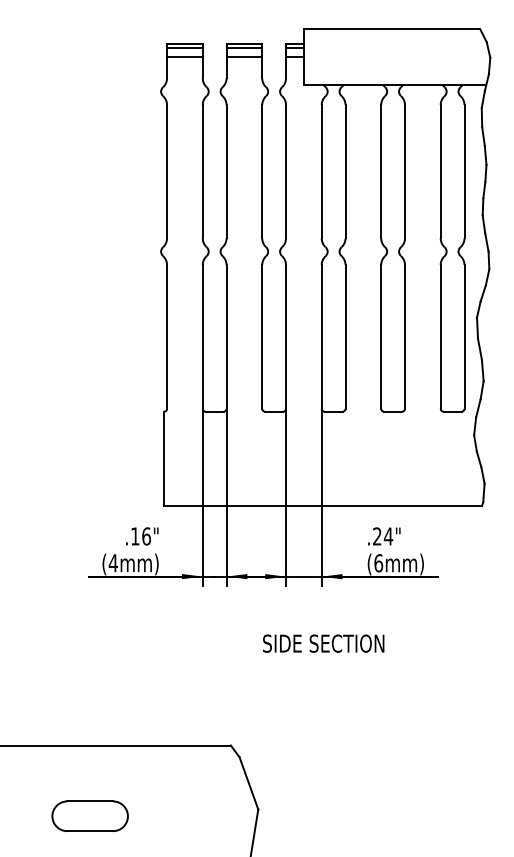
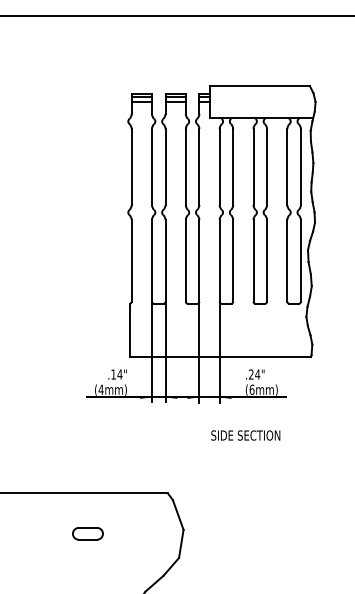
text: (145, 536) -> (119, 374), .16" -> .14"
text: (323, 643) -> (245, 435), moved
part: (89, 815) -> (87, 533), size x0.7

